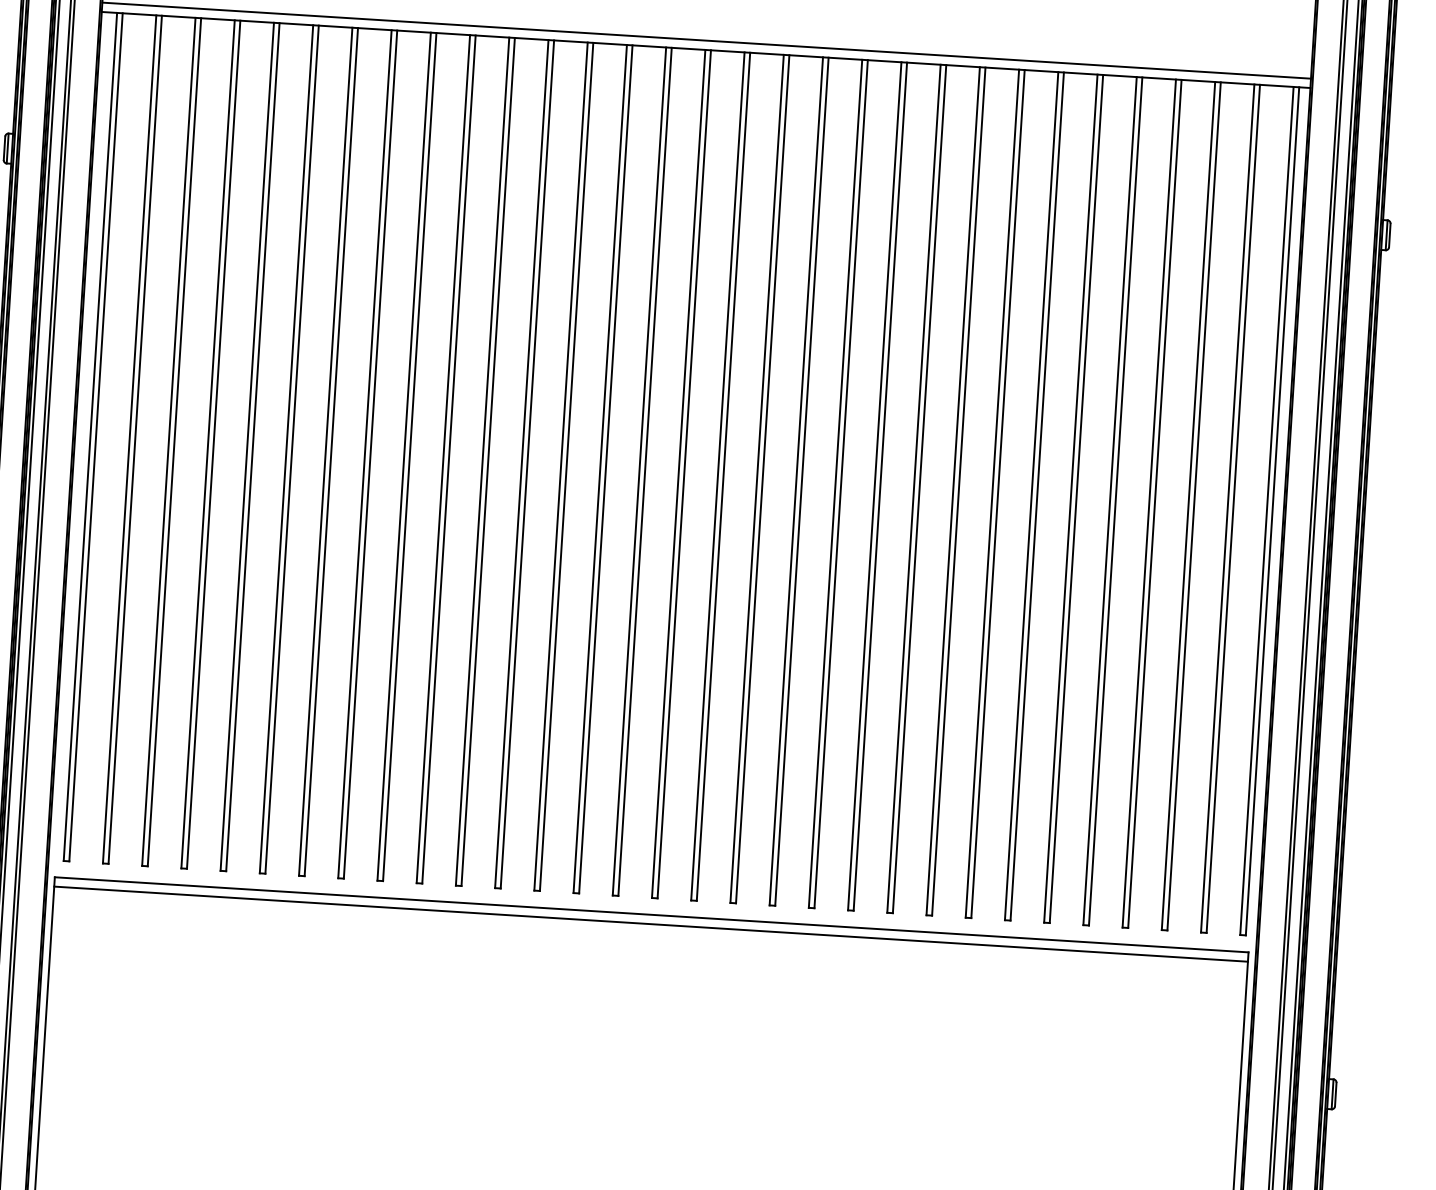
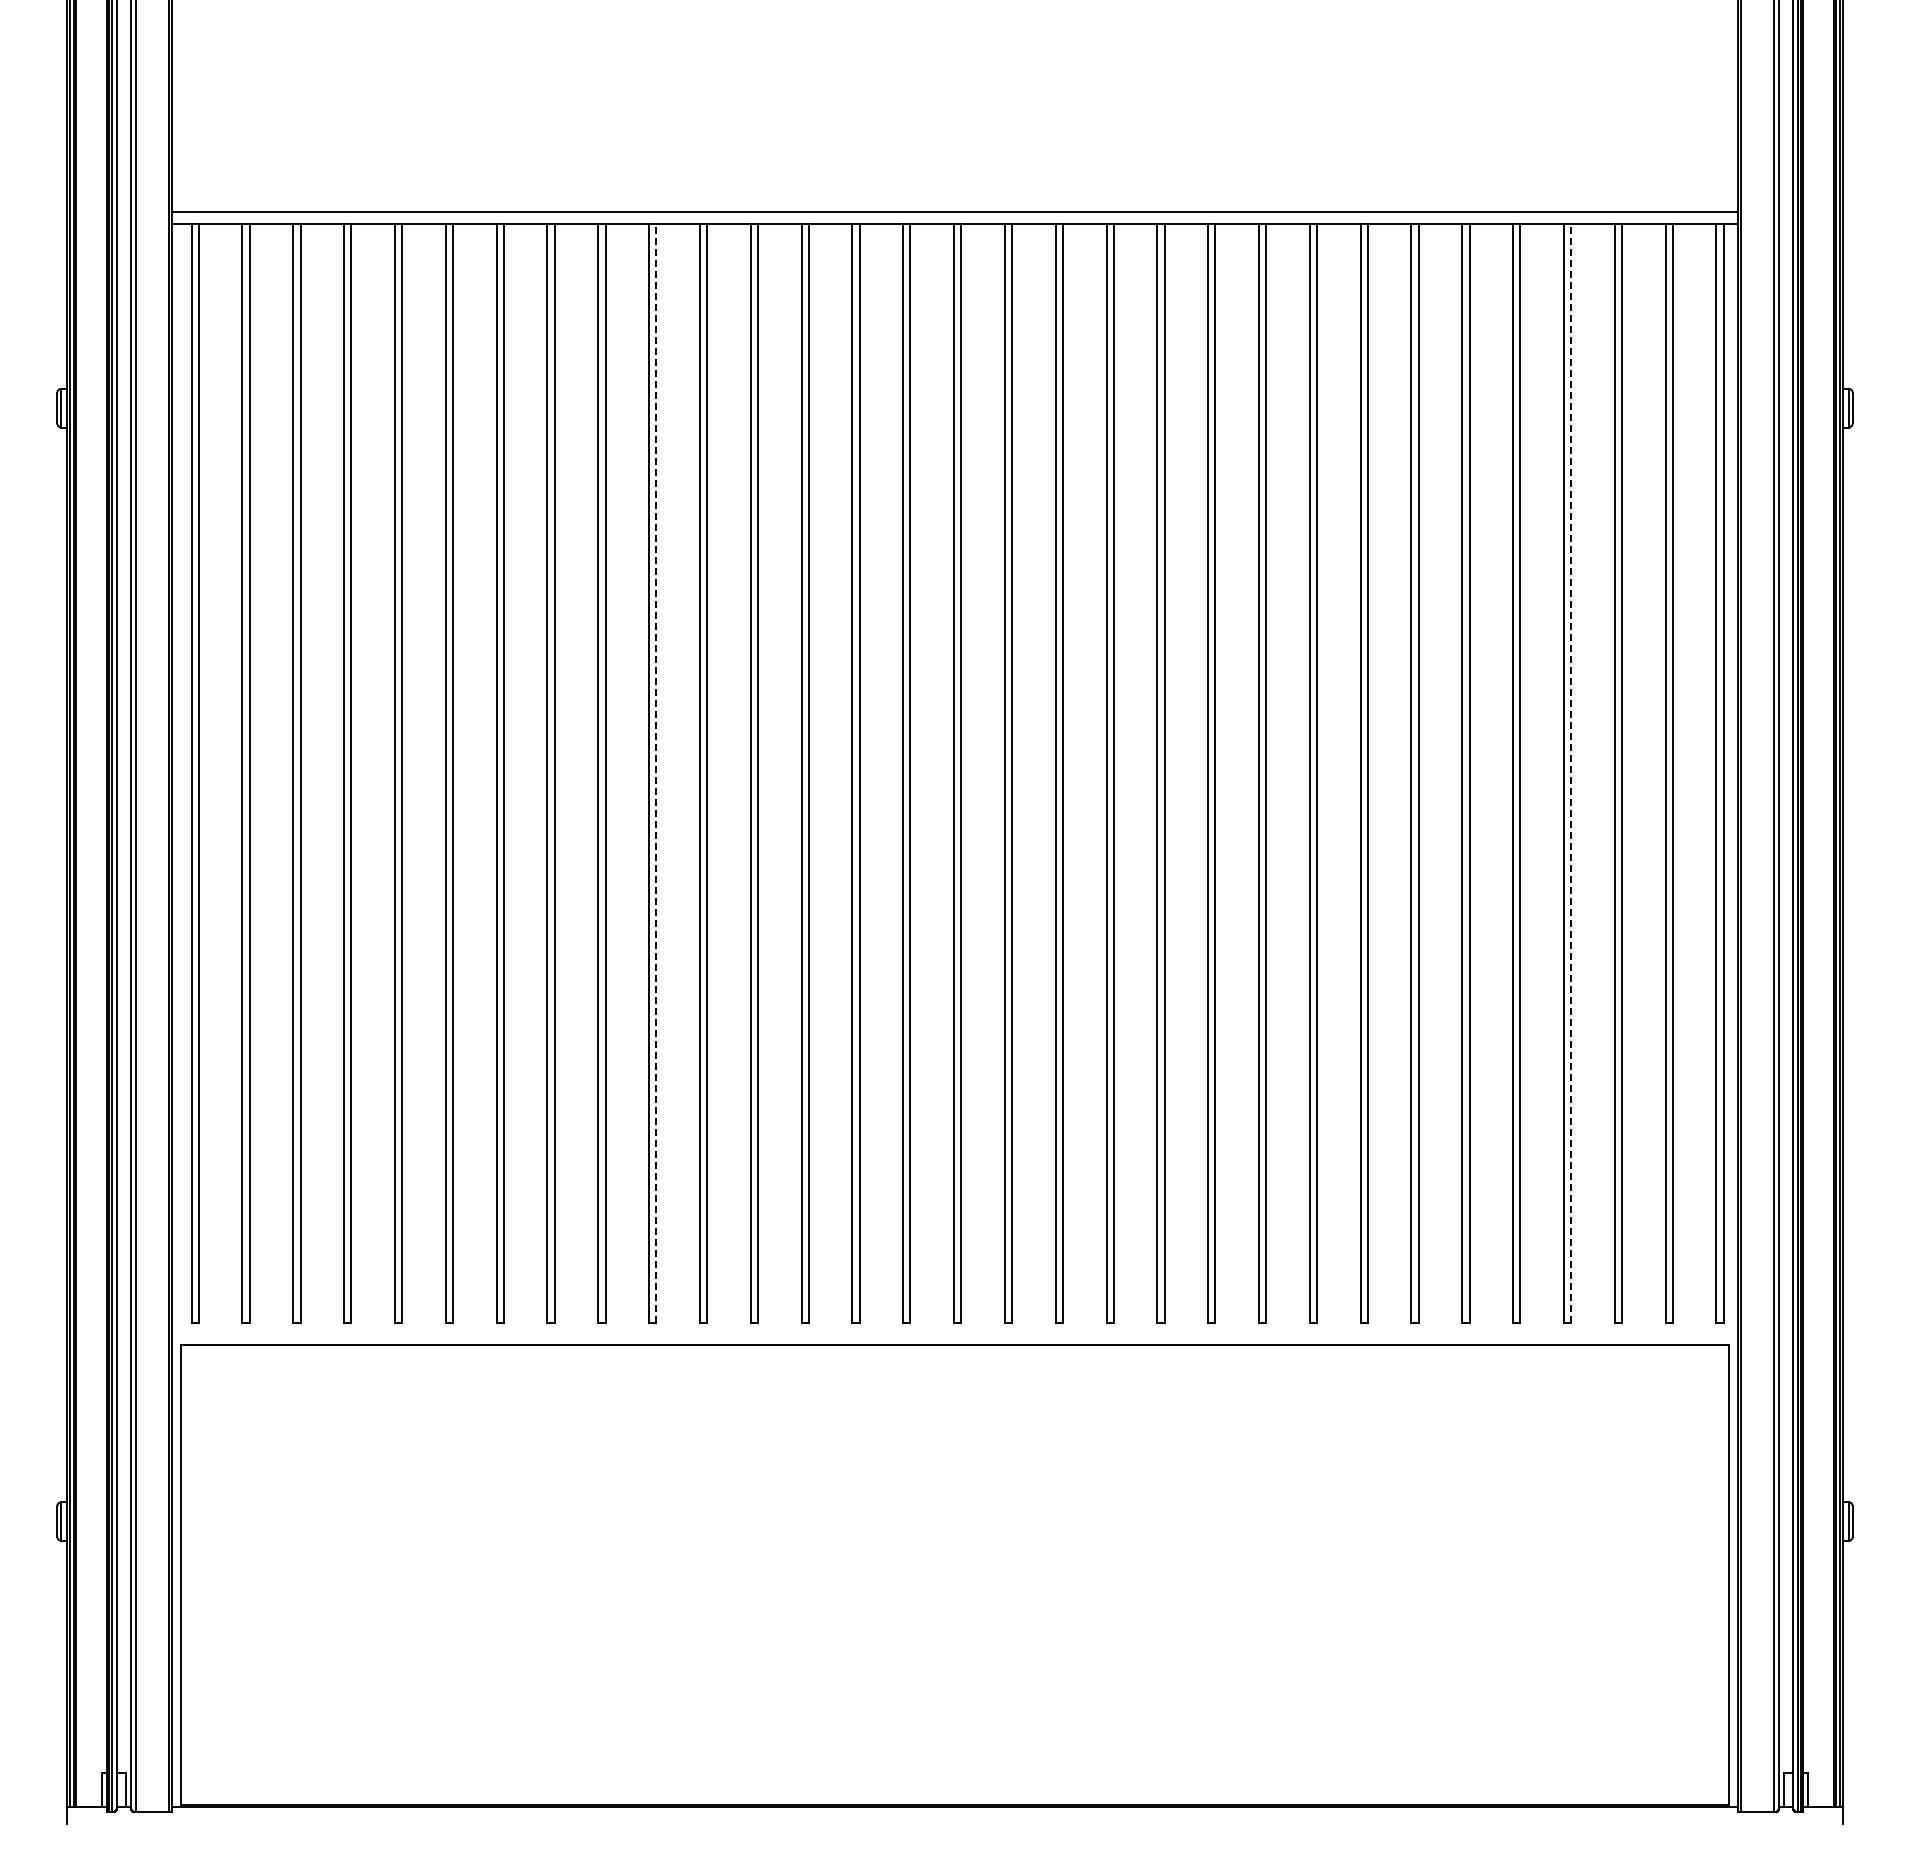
line: (449, 459) -> (656, 773), solid -> dashed
line: (1155, 503) -> (1571, 773), solid -> dashed
line: (650, 924) -> (954, 1357), removed

